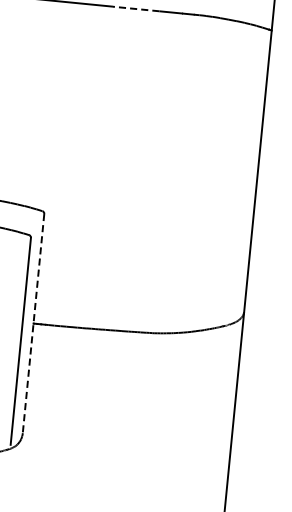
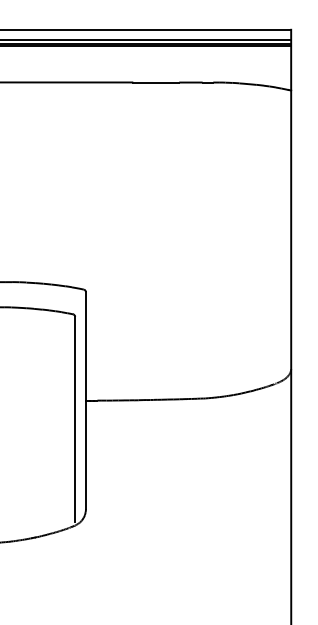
line: (135, 8) -> (155, 82), dashed -> solid
line: (32, 324) -> (85, 401), dashed -> solid

